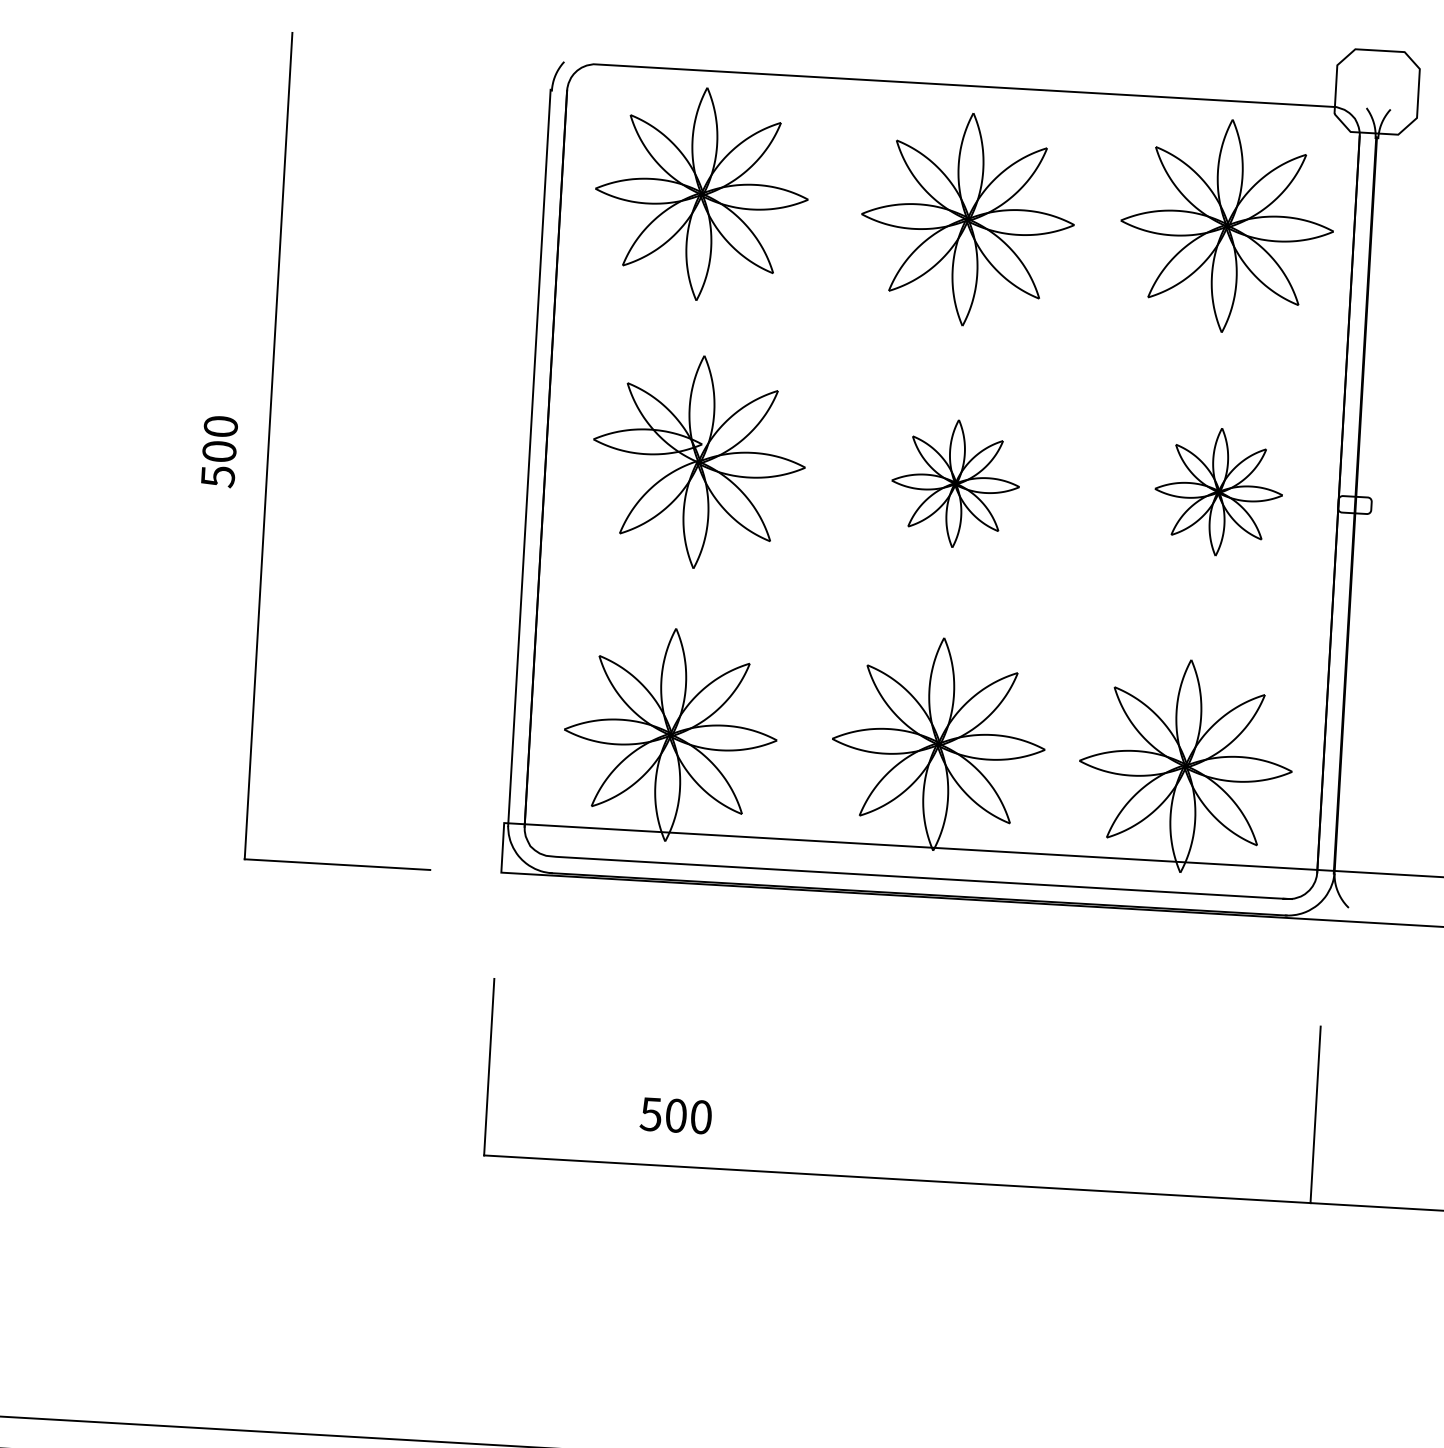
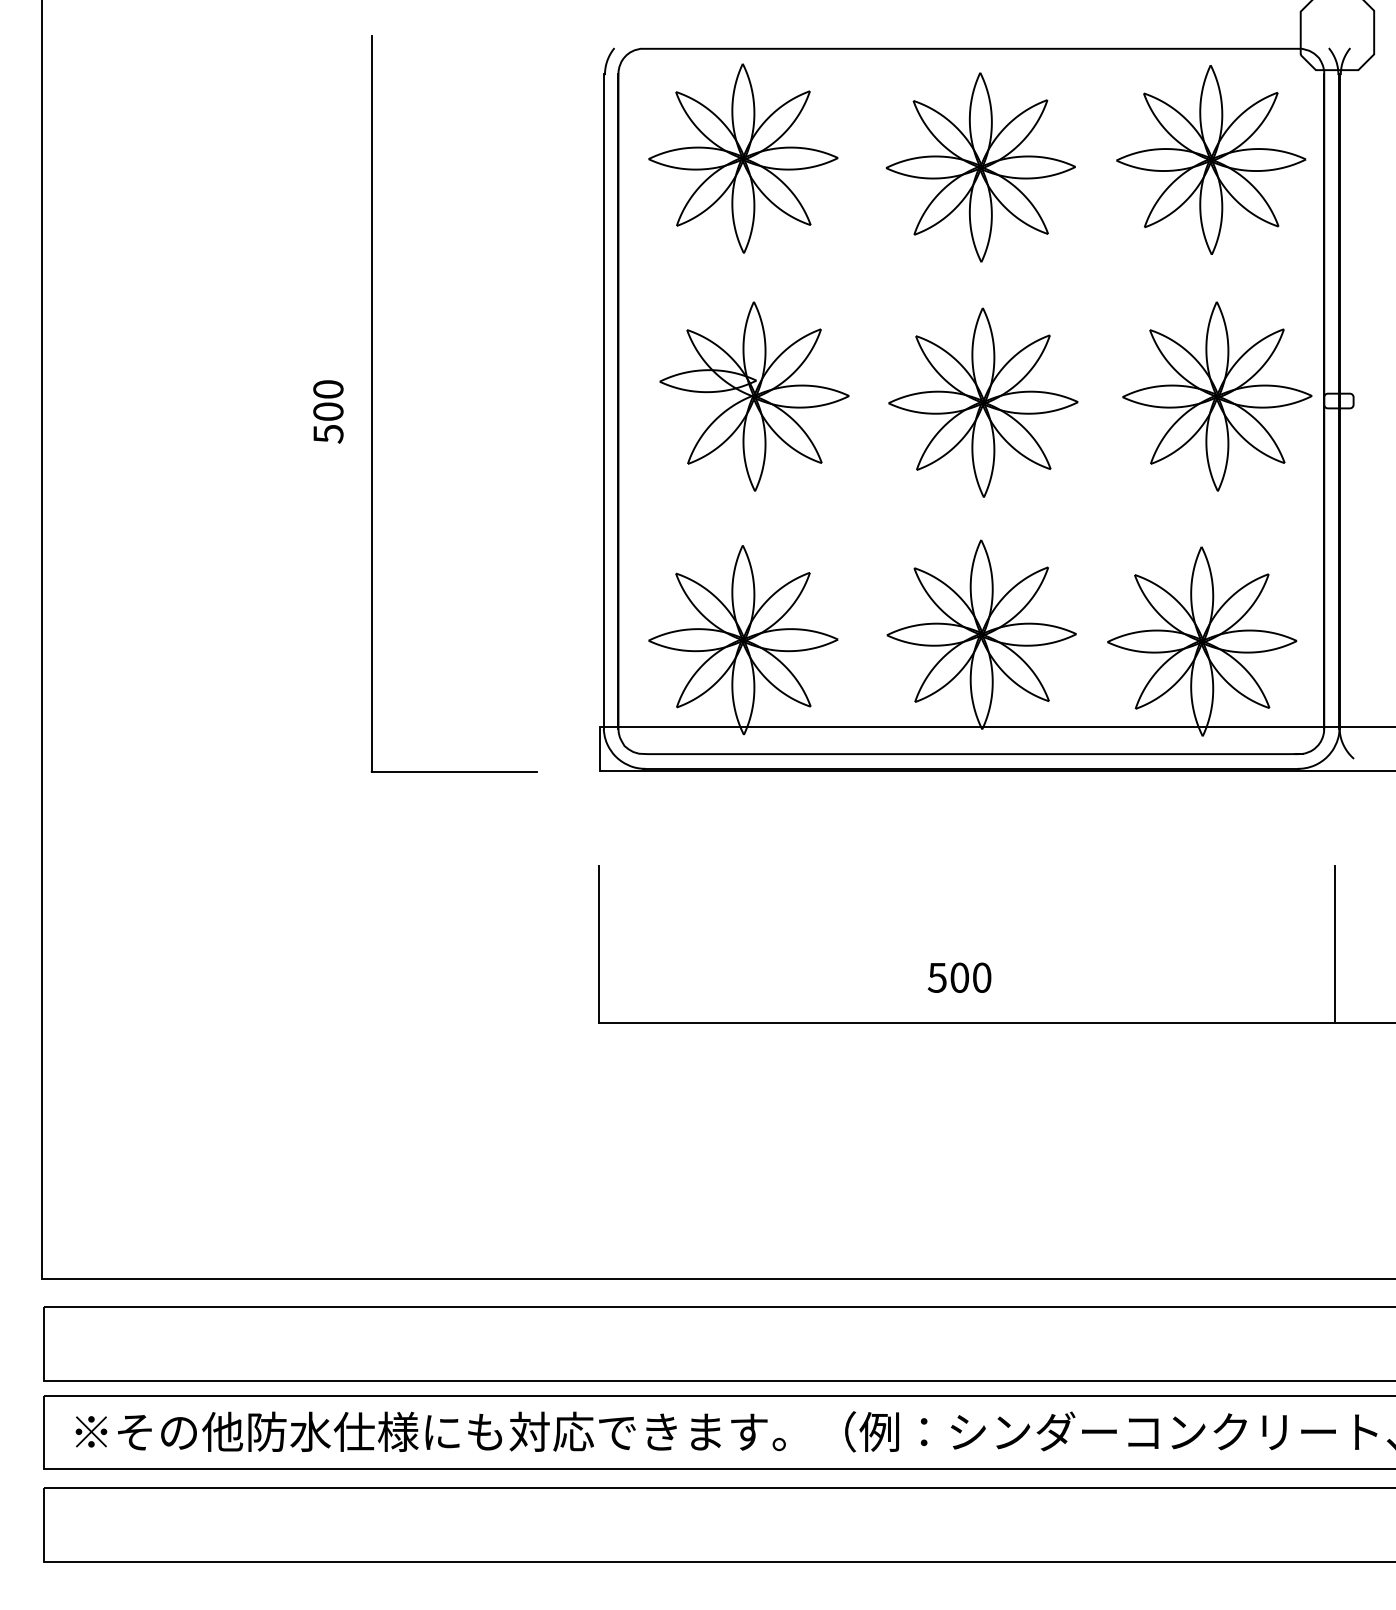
part: (955, 483) -> (983, 402), size x1.67
part: (1218, 492) -> (1217, 396), size x1.67
text: (675, 1115) -> (959, 977), moved

